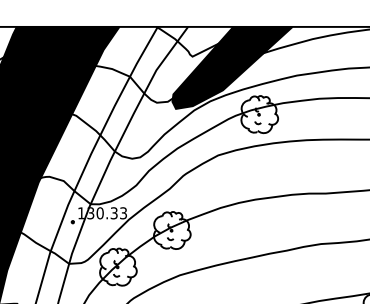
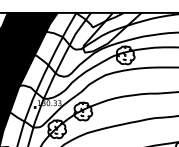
fill: (232, 67) -> (112, 32), removed

